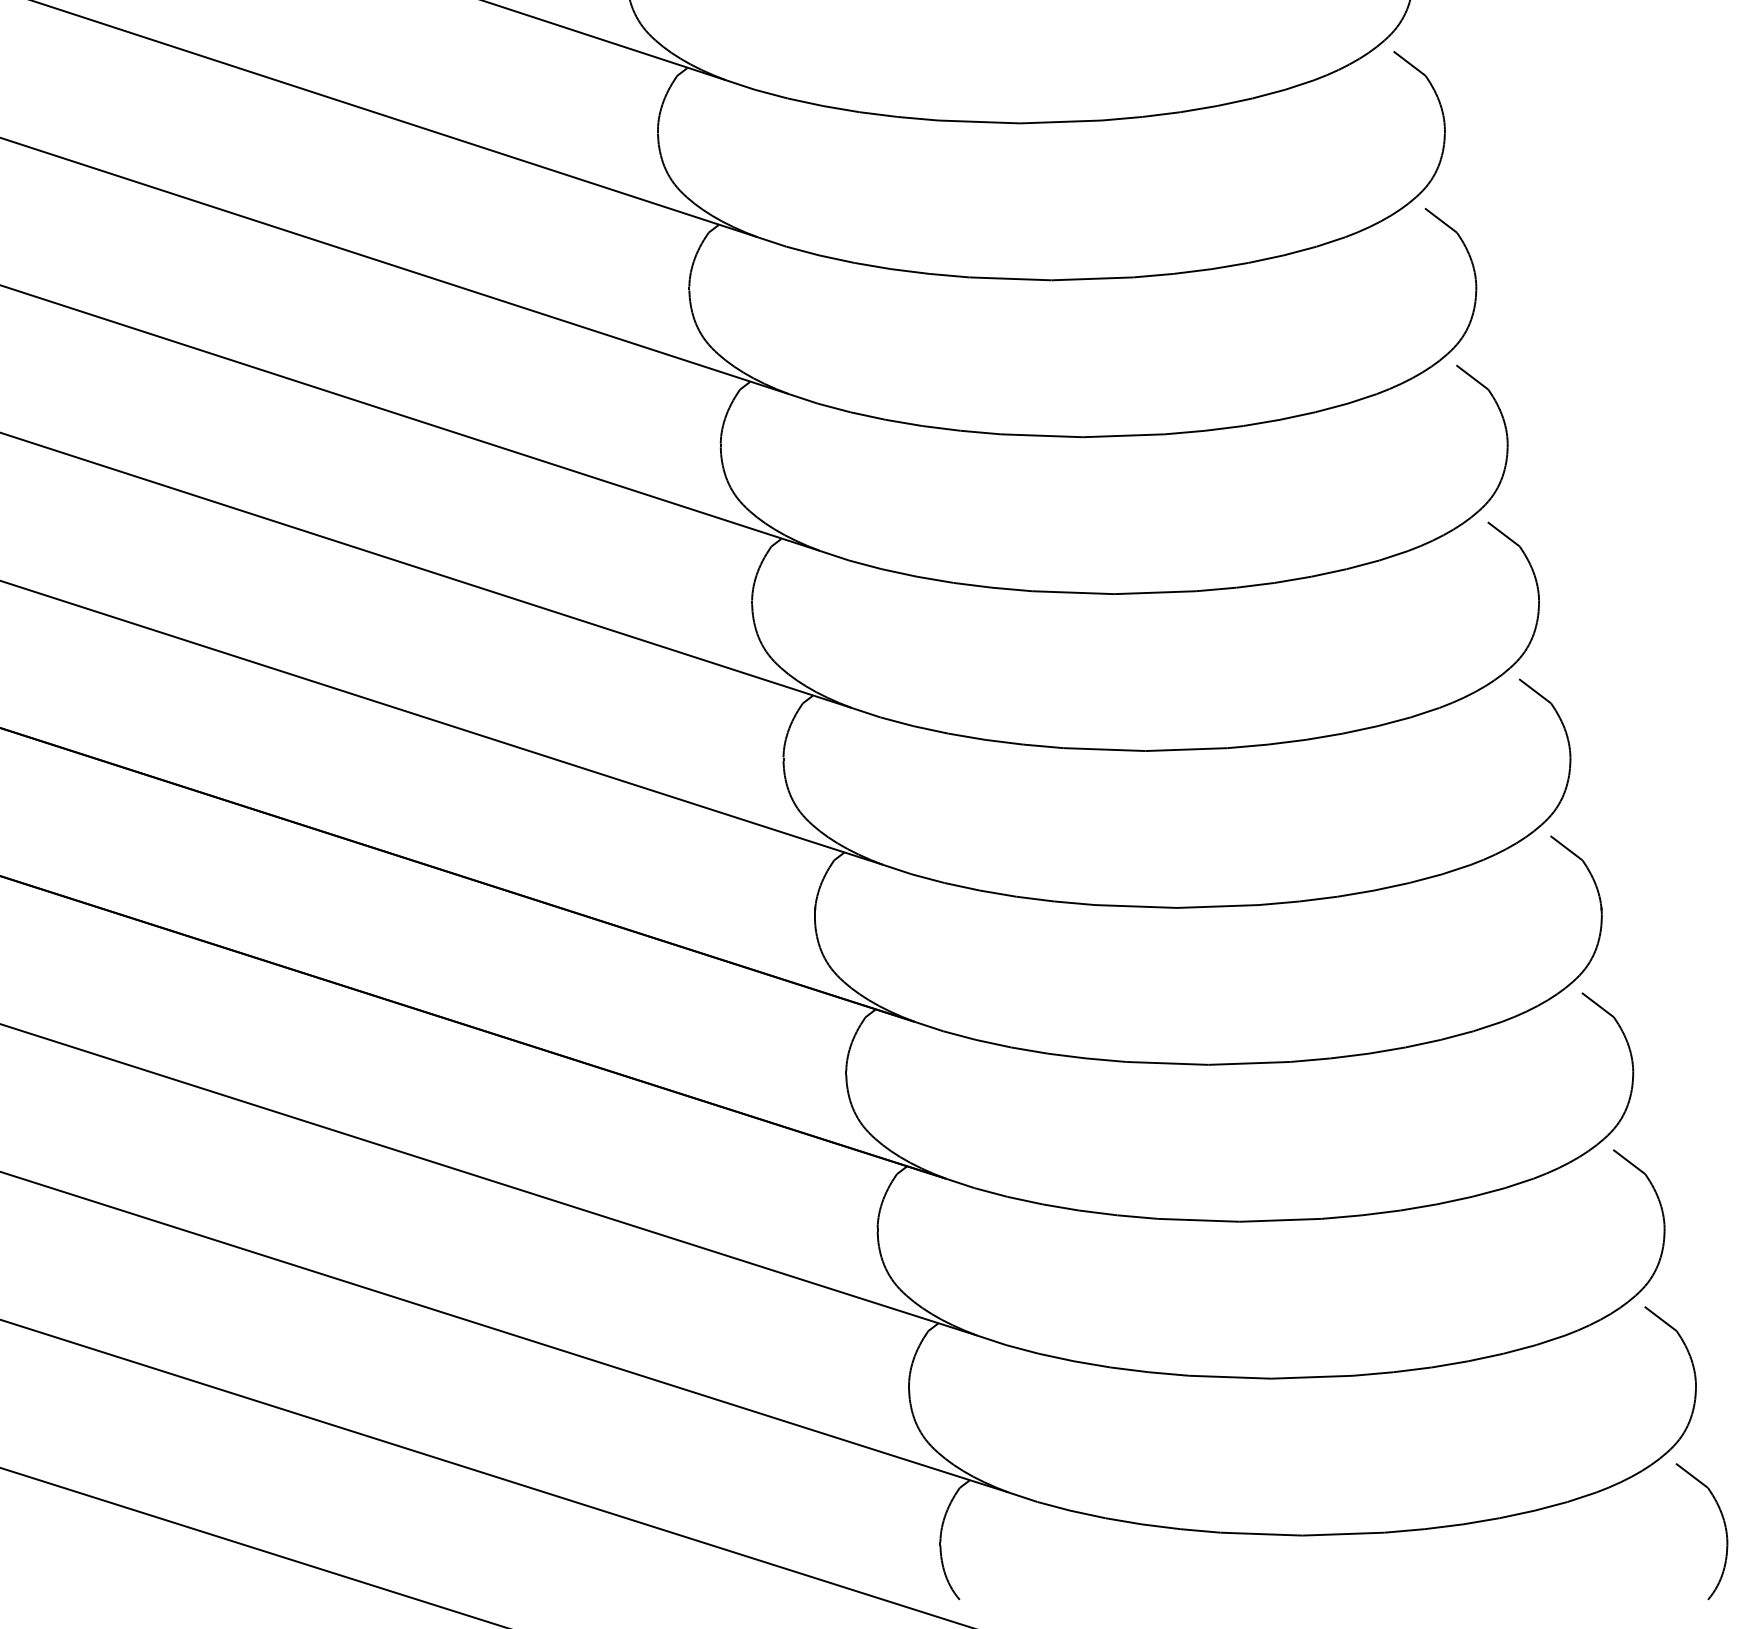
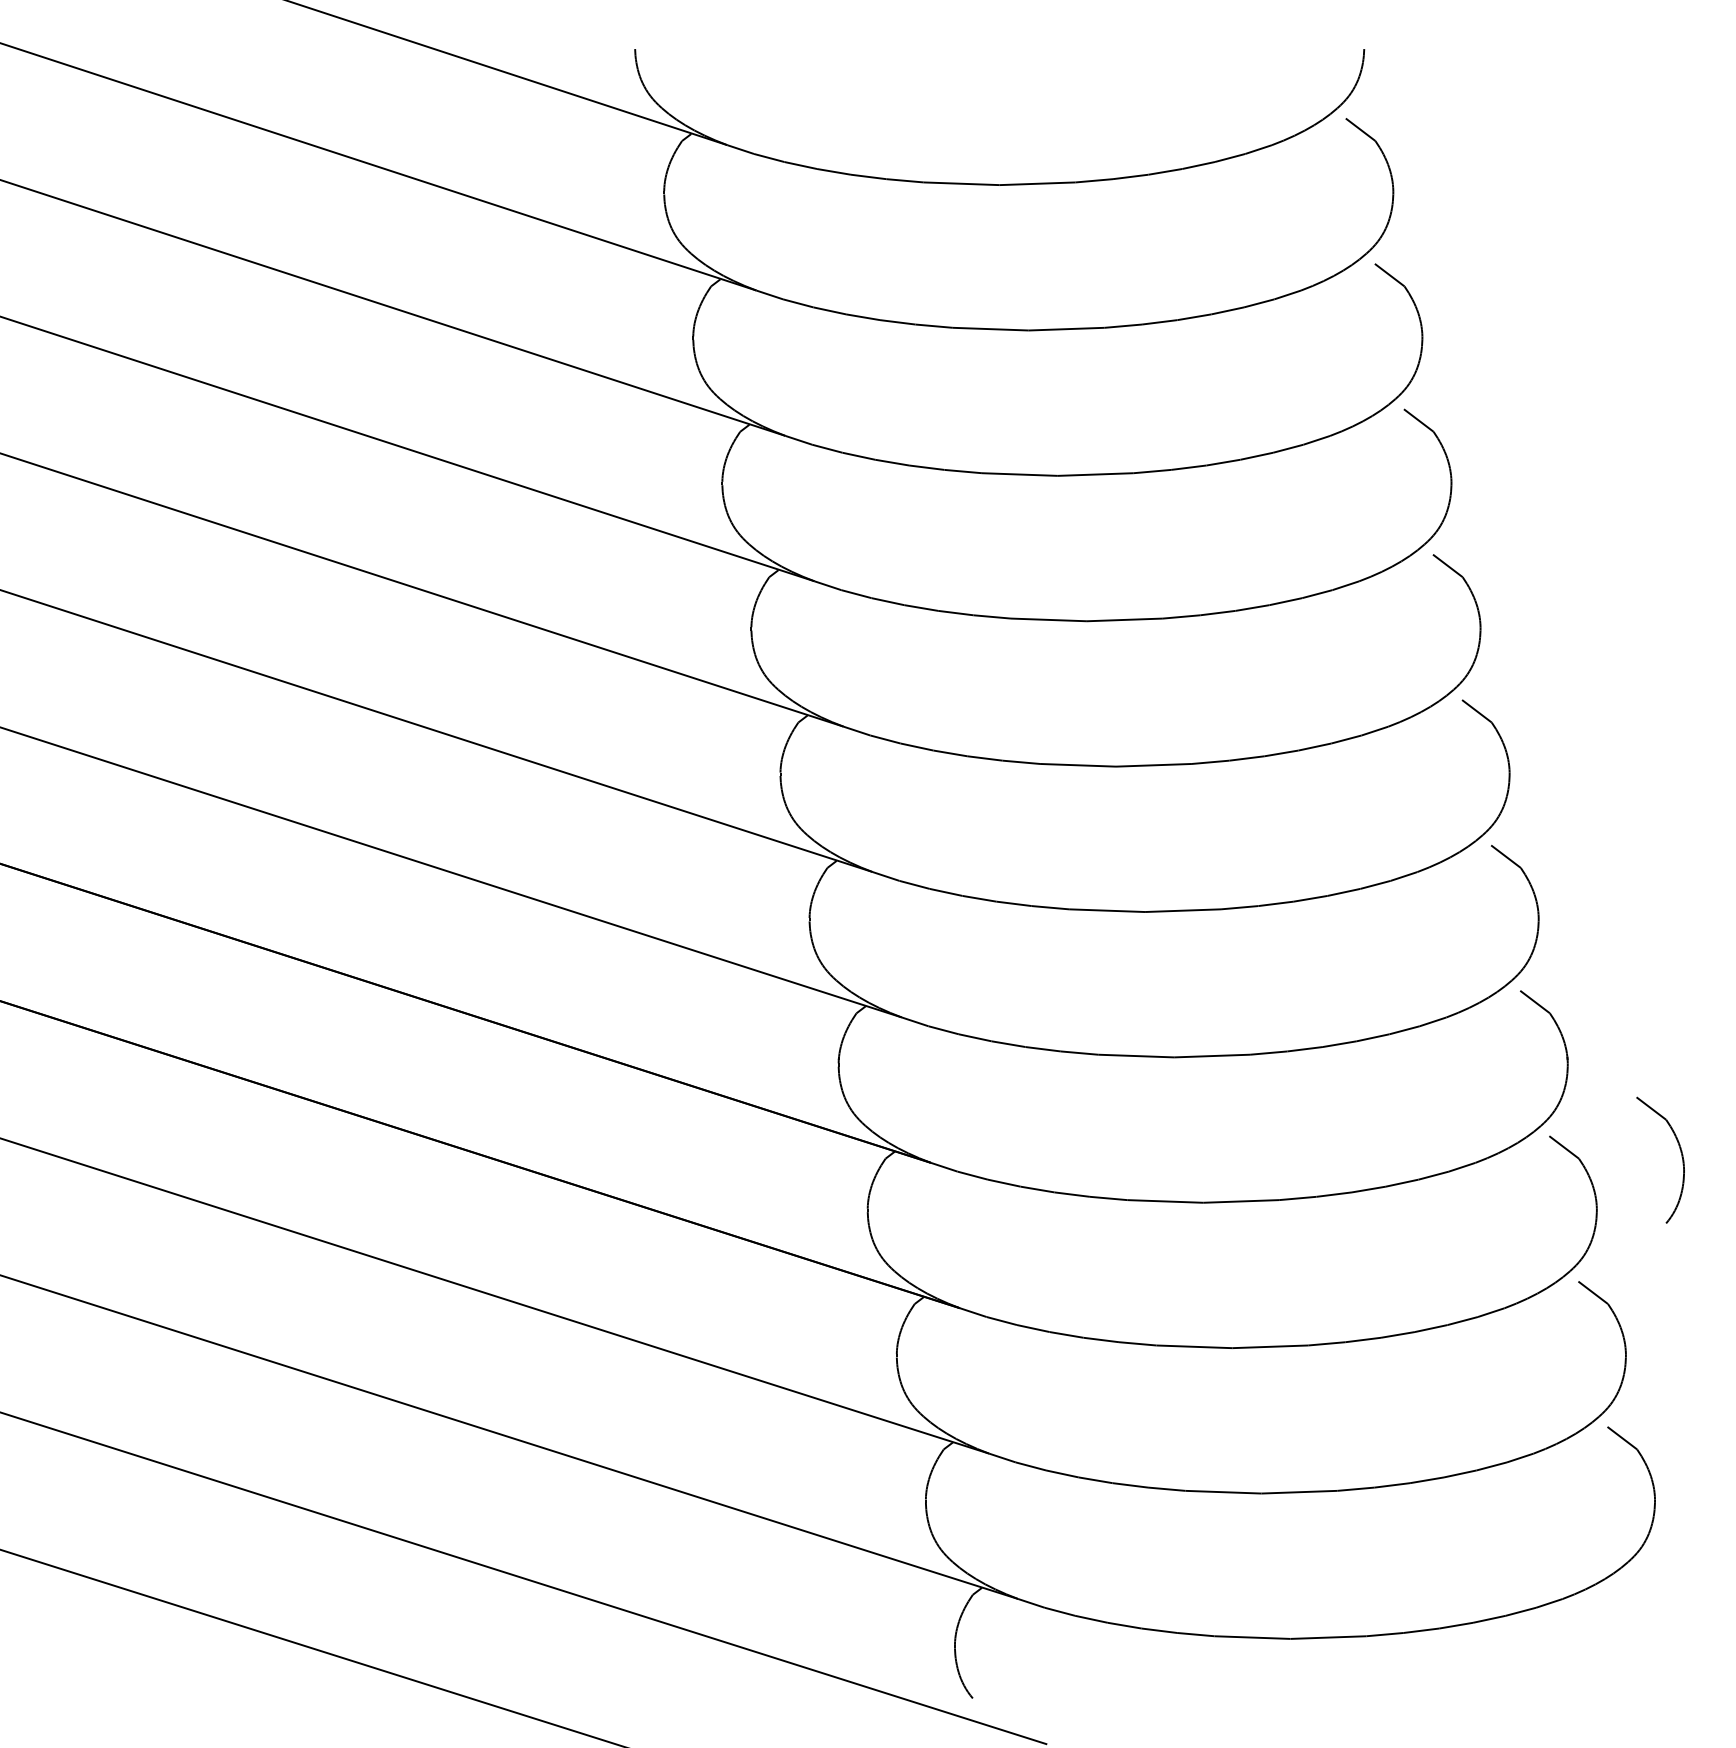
part: (1724, 1528) -> (1681, 1157), moved

